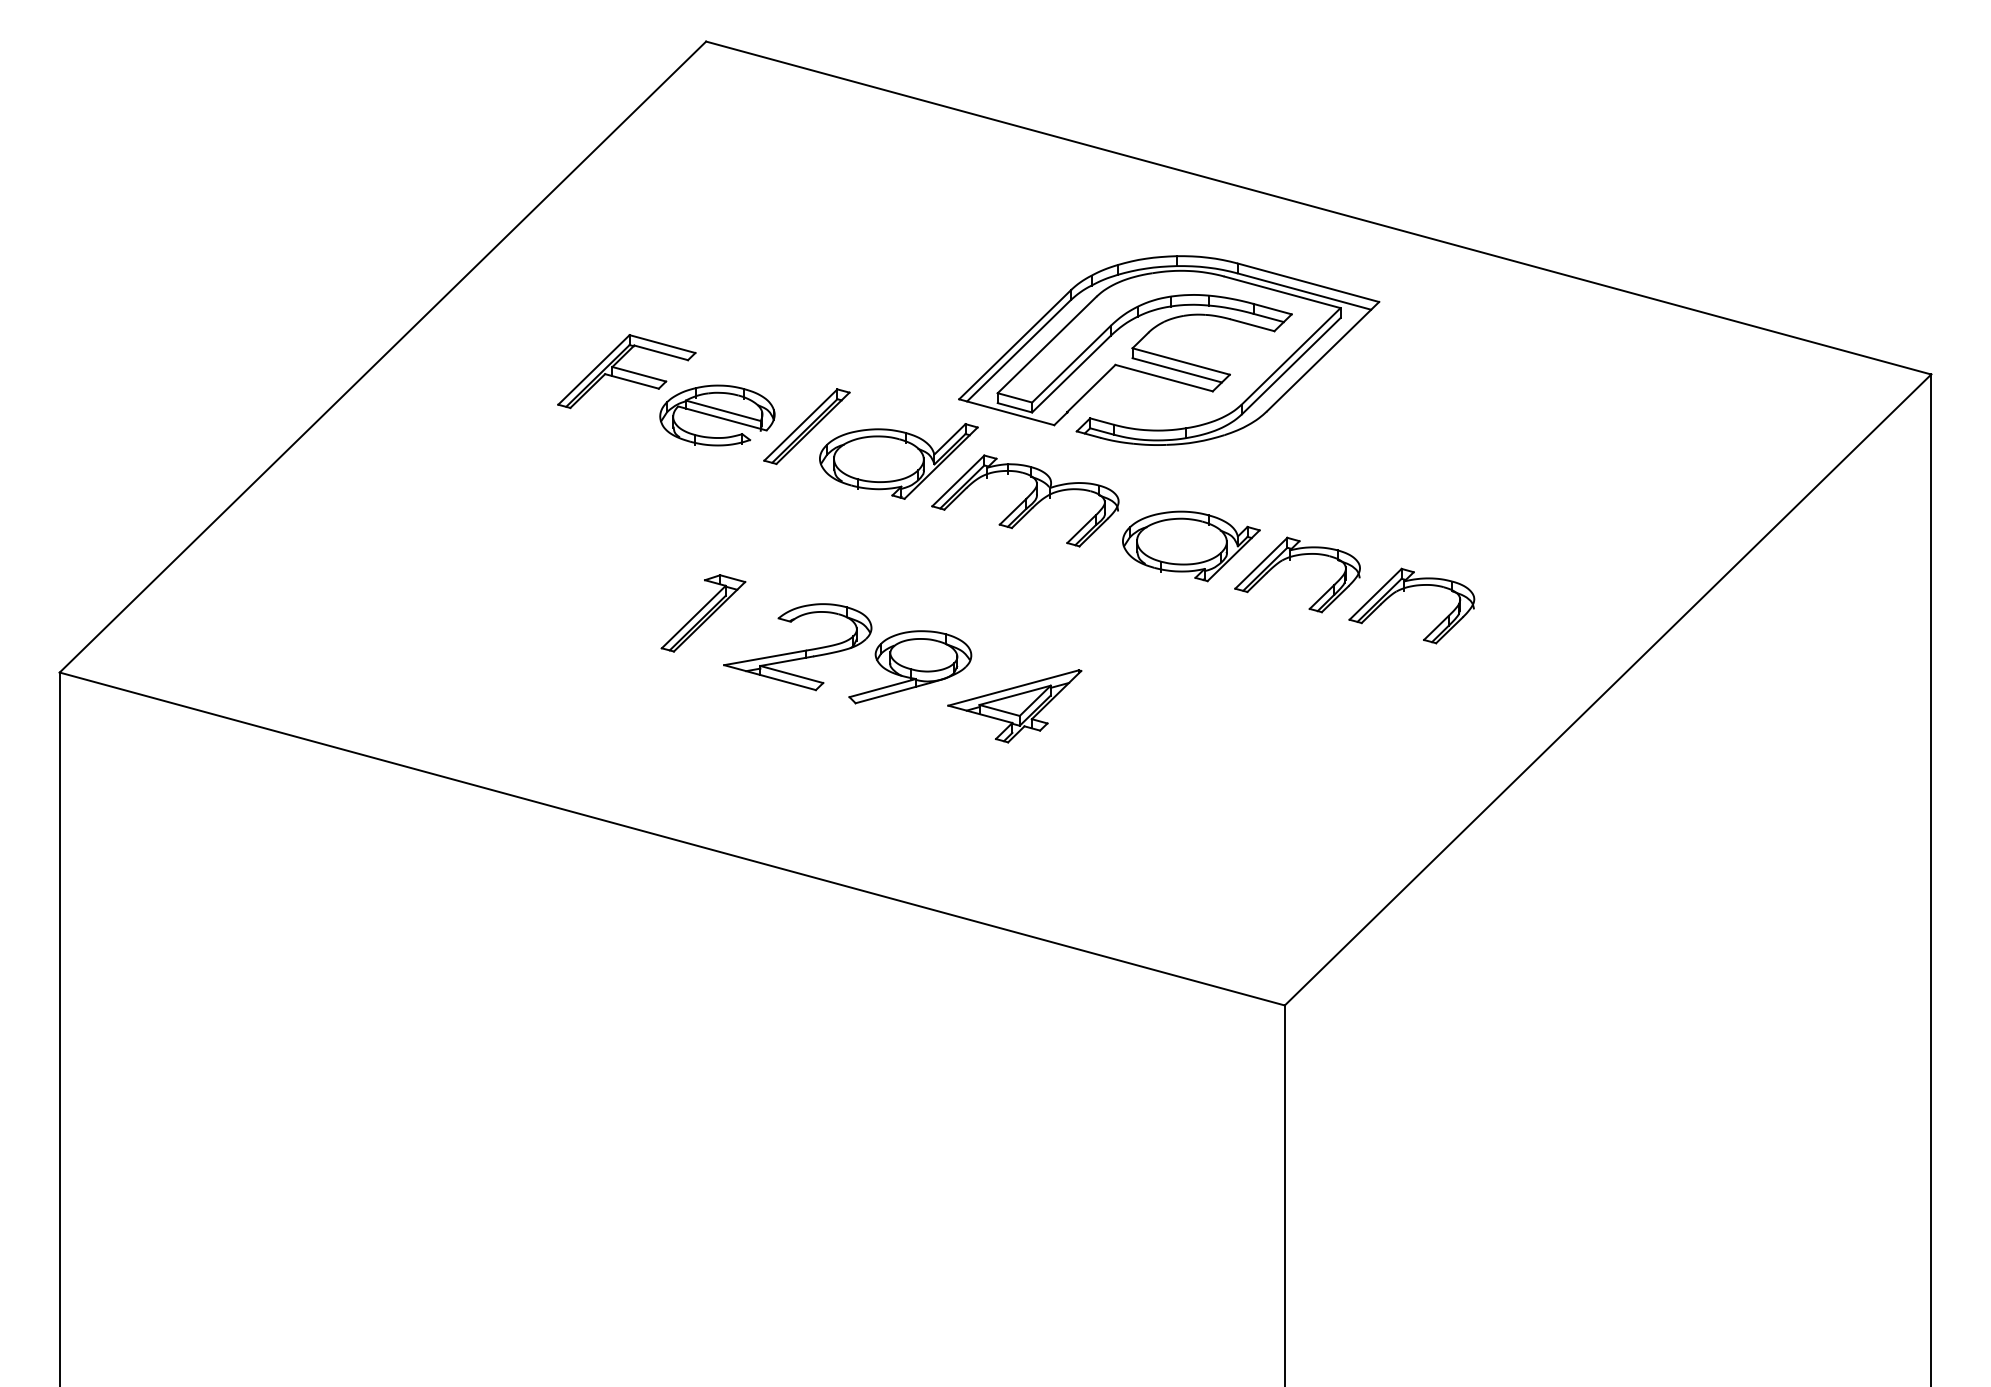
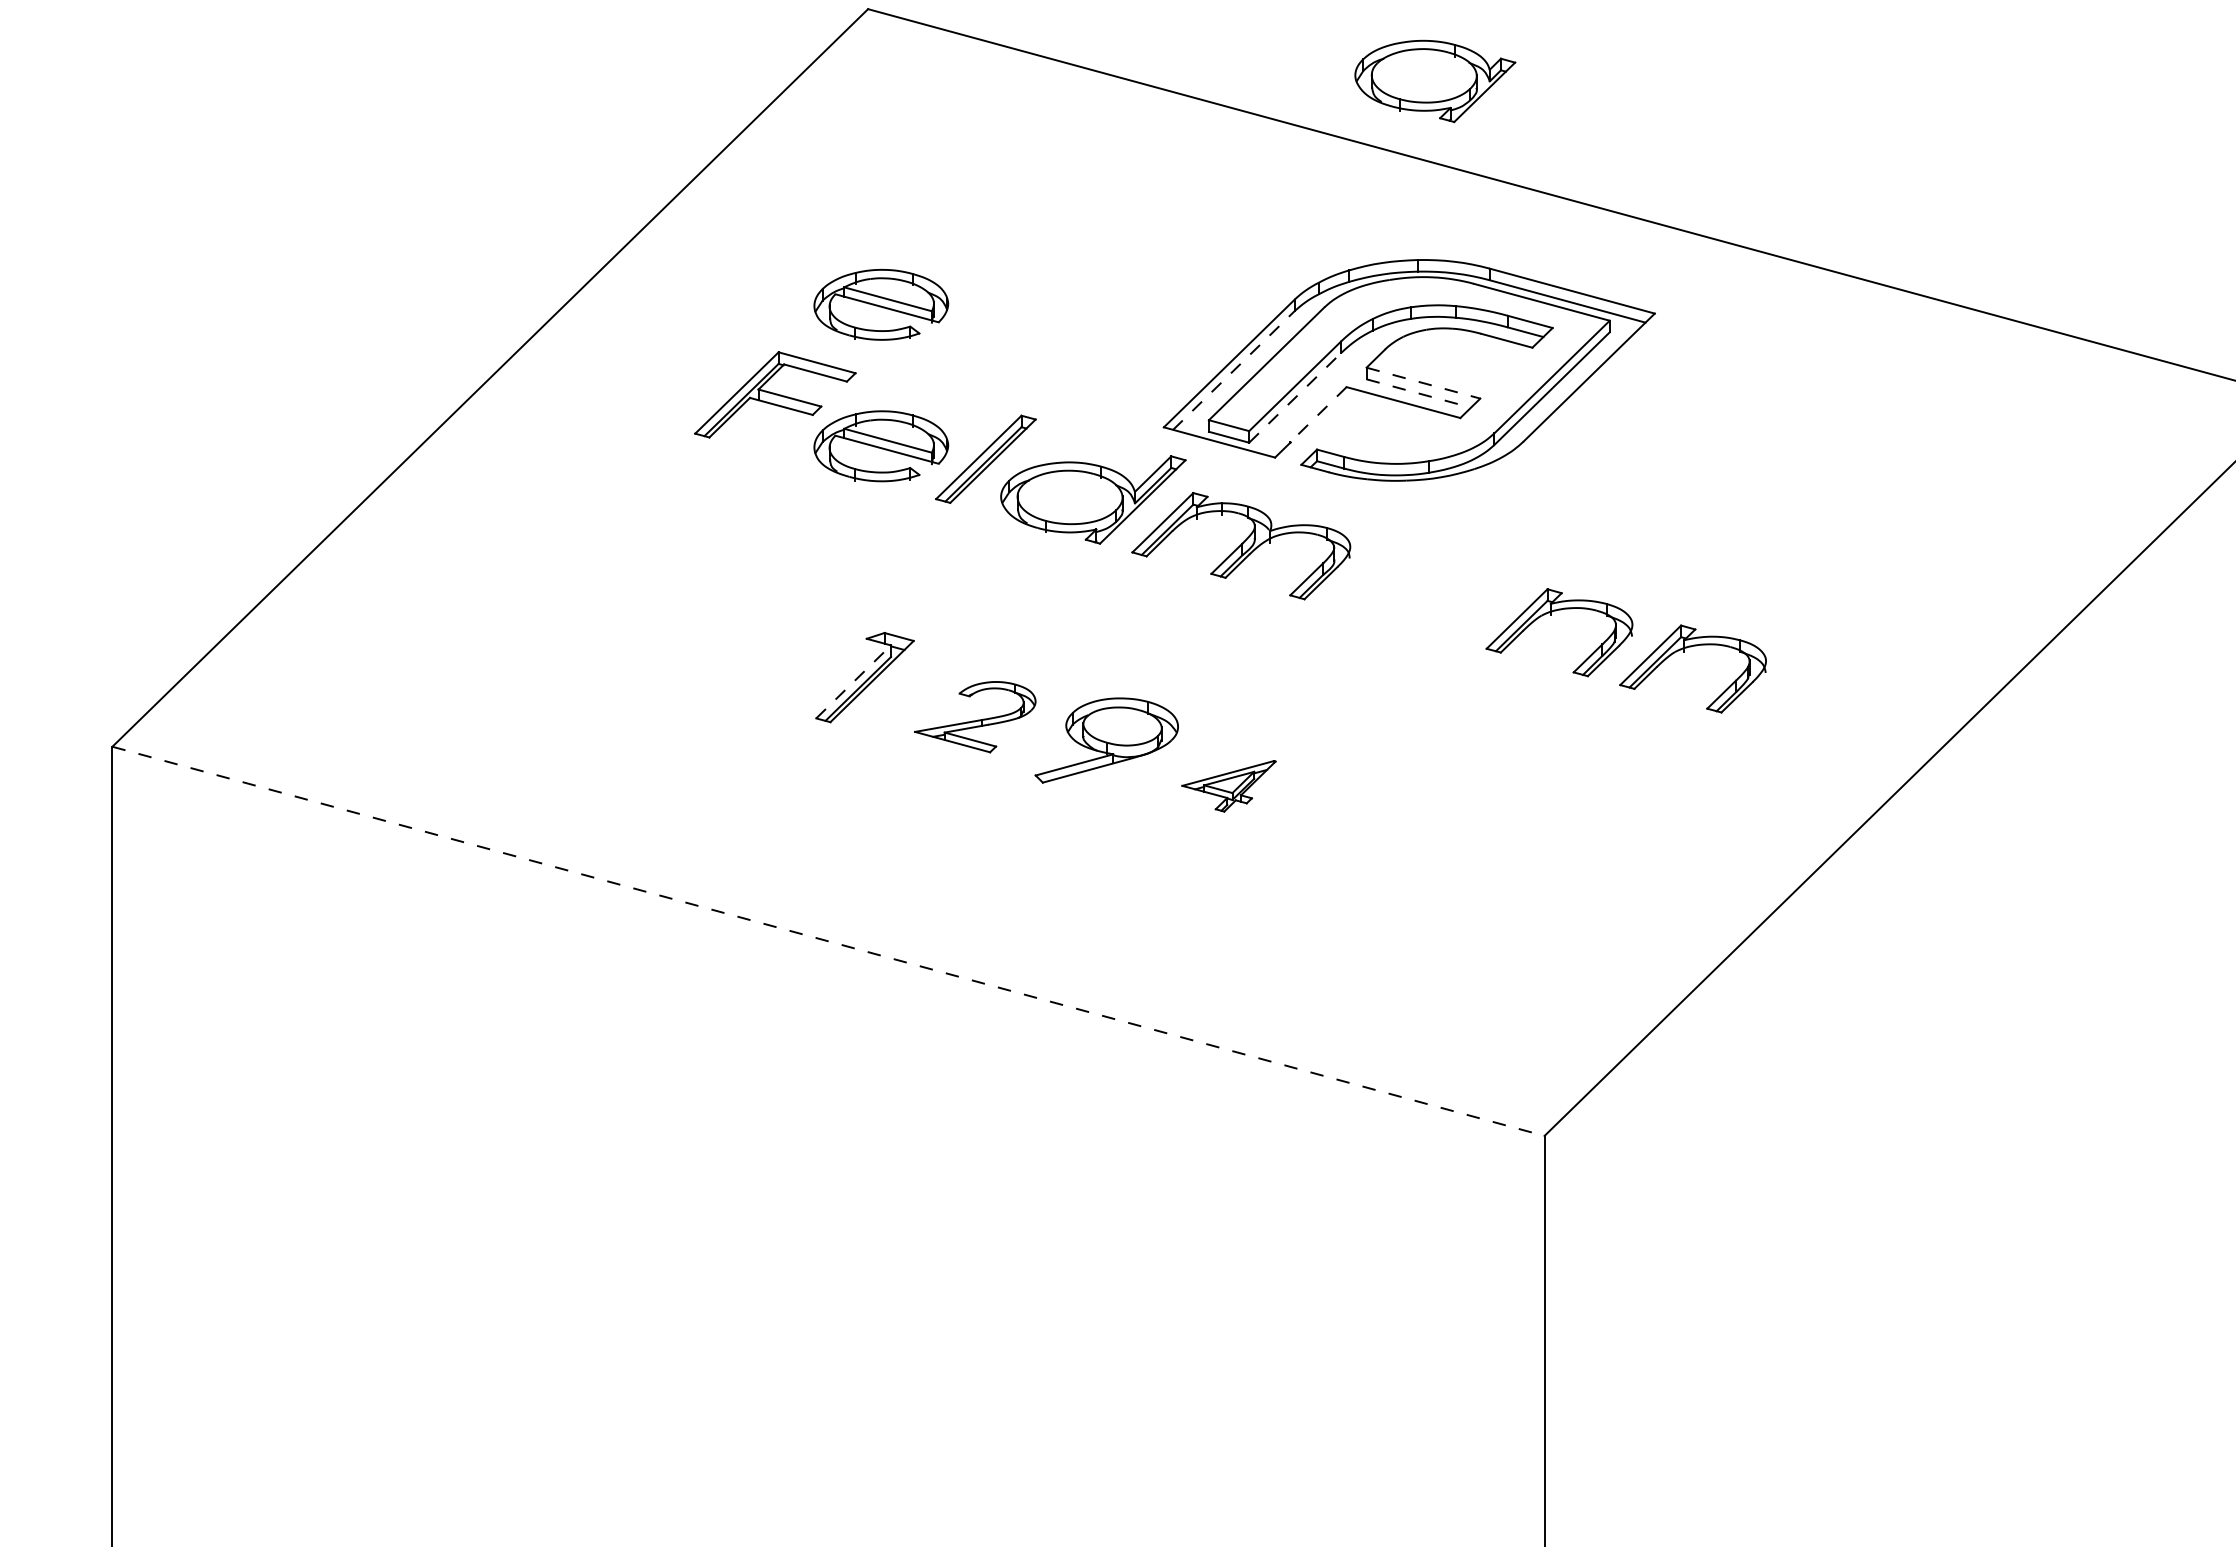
part: (717, 294) -> (881, 304), added
line: (1019, 350) -> (1234, 370), solid -> dashed
line: (1181, 361) -> (1423, 383), solid -> dashed
line: (1177, 370) -> (1419, 393), solid -> dashed
line: (1071, 374) -> (1295, 398), solid -> dashed
line: (1091, 388) -> (1318, 414), solid -> dashed
part: (1191, 546) -> (1435, 81), moved
line: (693, 617) -> (853, 682), solid -> dashed
part: (797, 647) -> (974, 717), size x0.7
part: (1014, 706) -> (1228, 786), size x0.6
line: (672, 839) -> (828, 941), solid -> dashed

